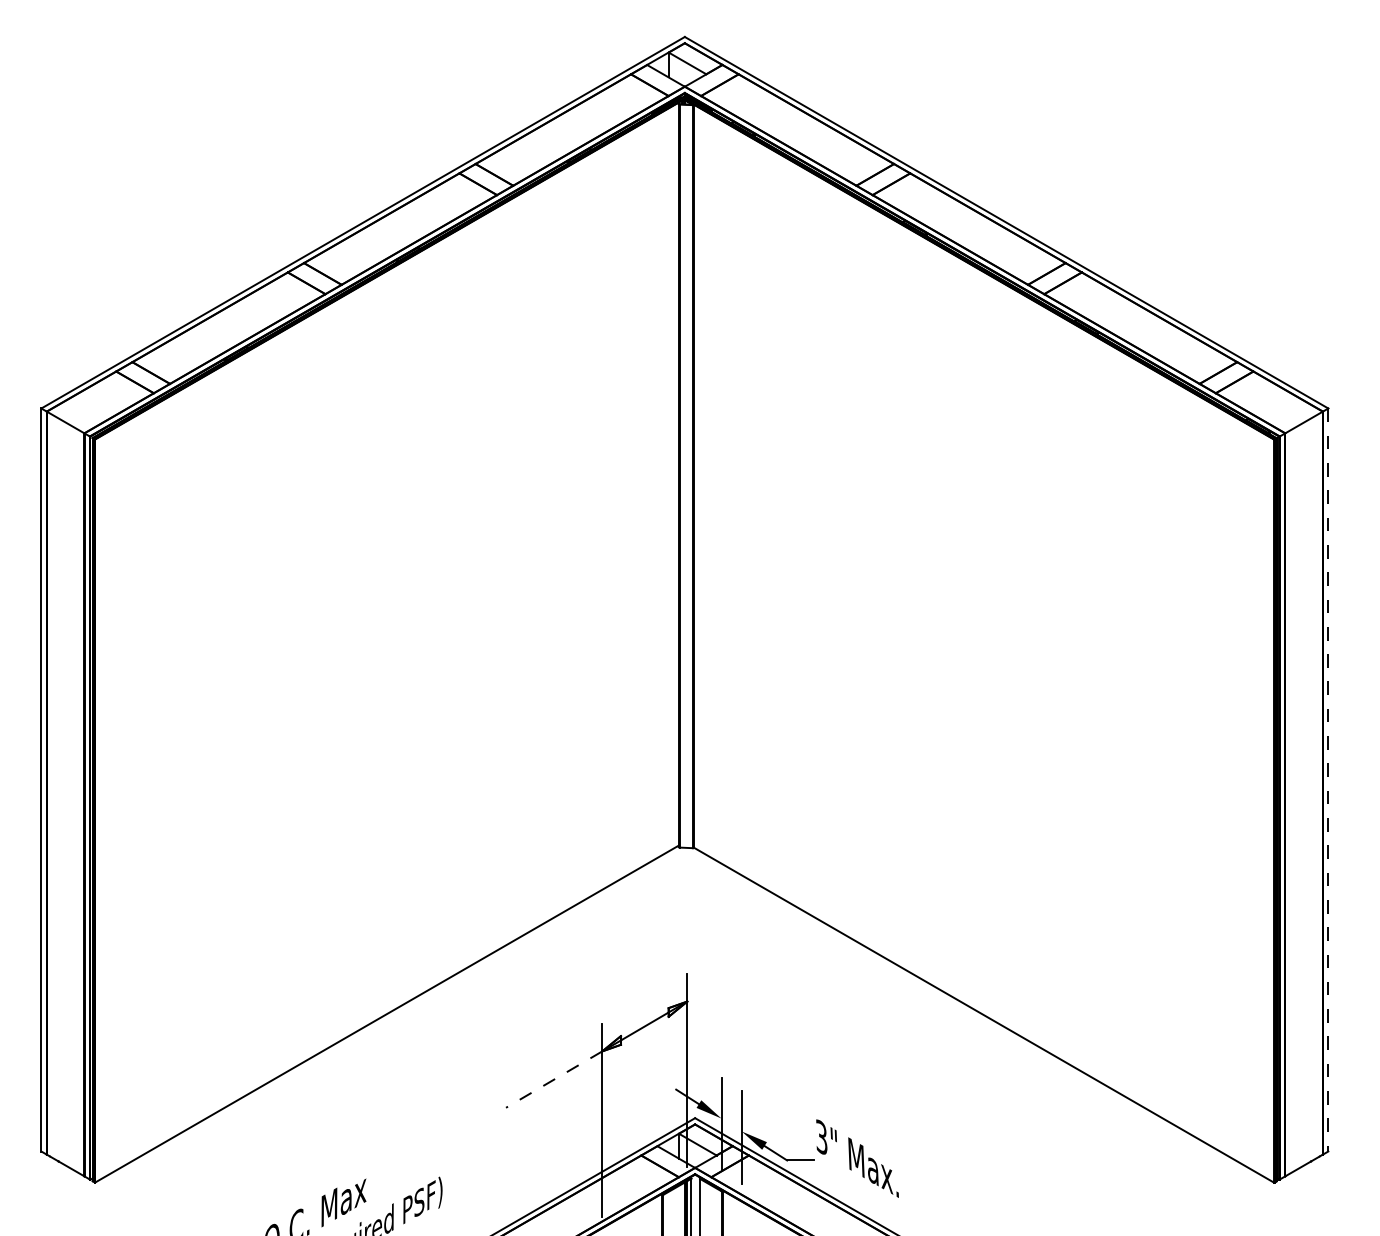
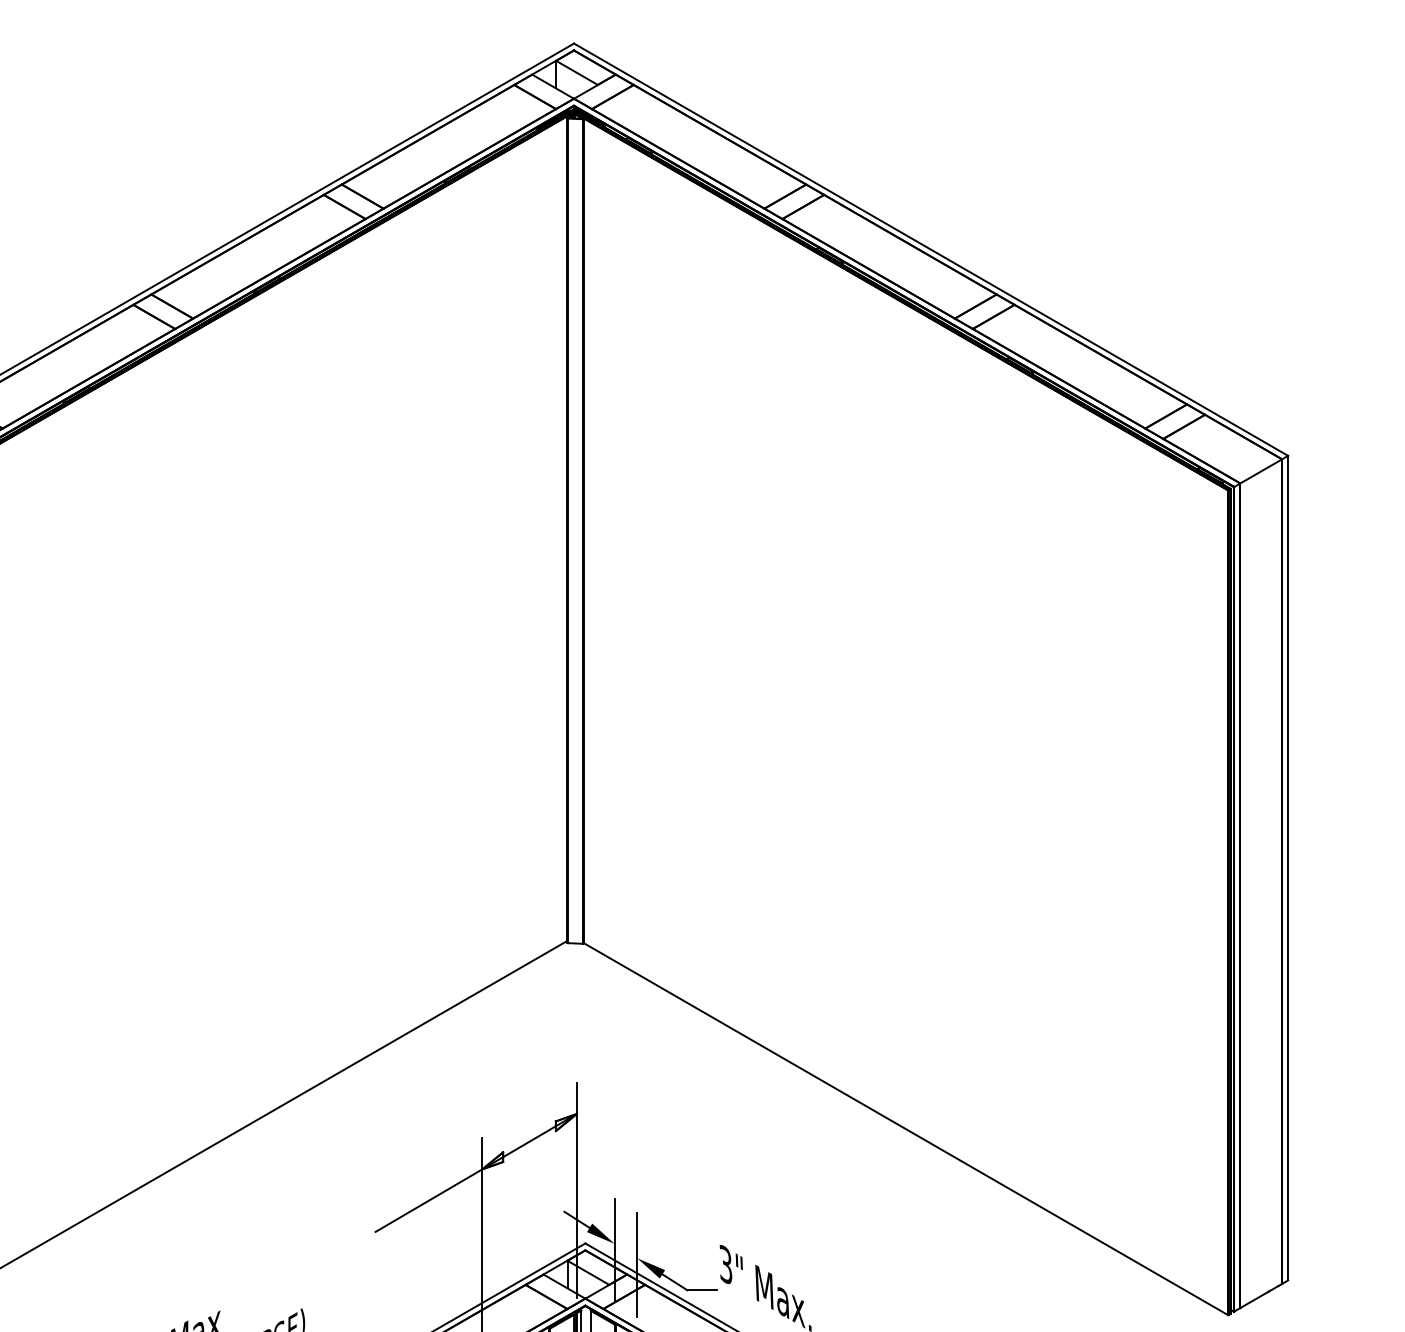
line: (1328, 780) -> (1288, 868), dashed -> solid
line: (554, 1079) -> (429, 1200), dashed -> solid

